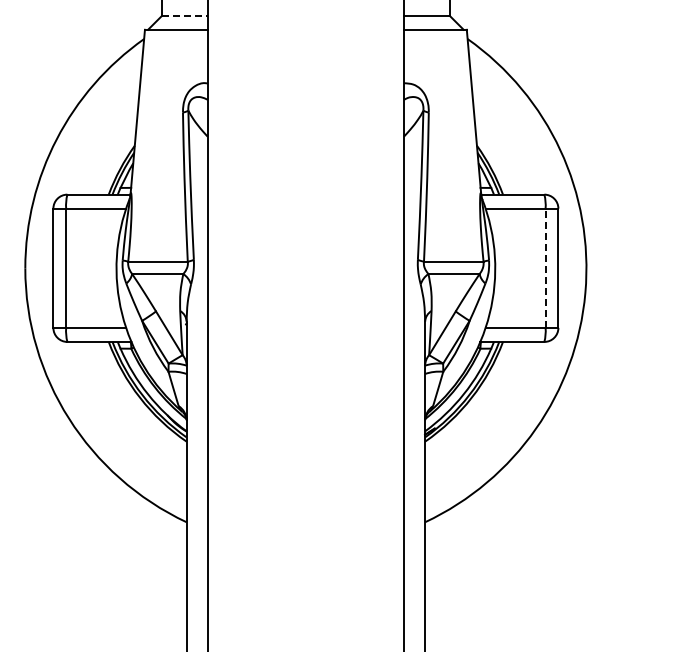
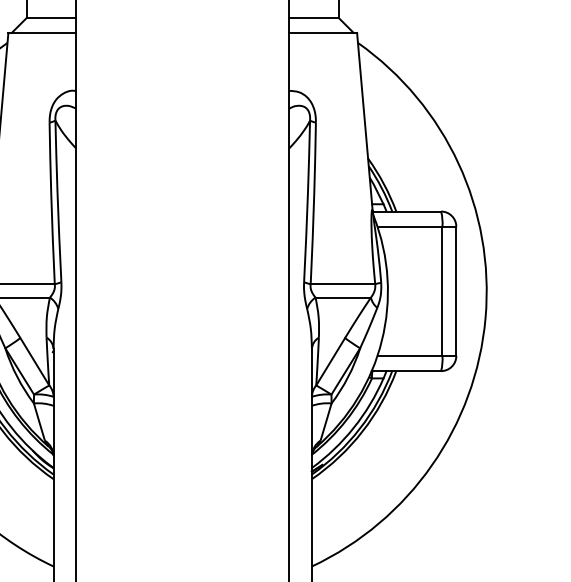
line: (184, 15) -> (51, 17), dashed -> solid
line: (545, 268) -> (442, 291), dashed -> solid

